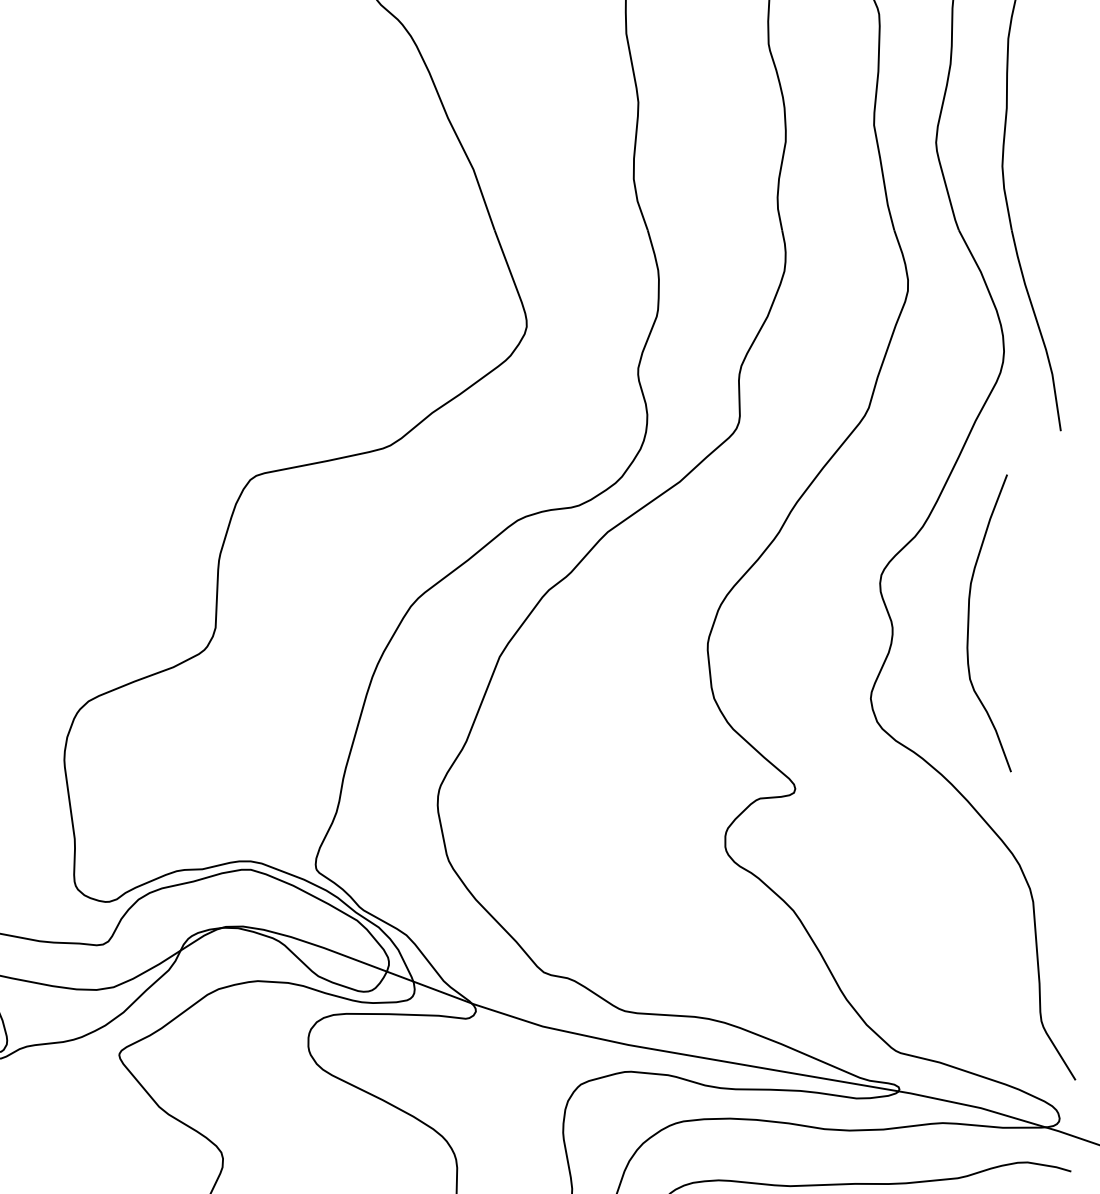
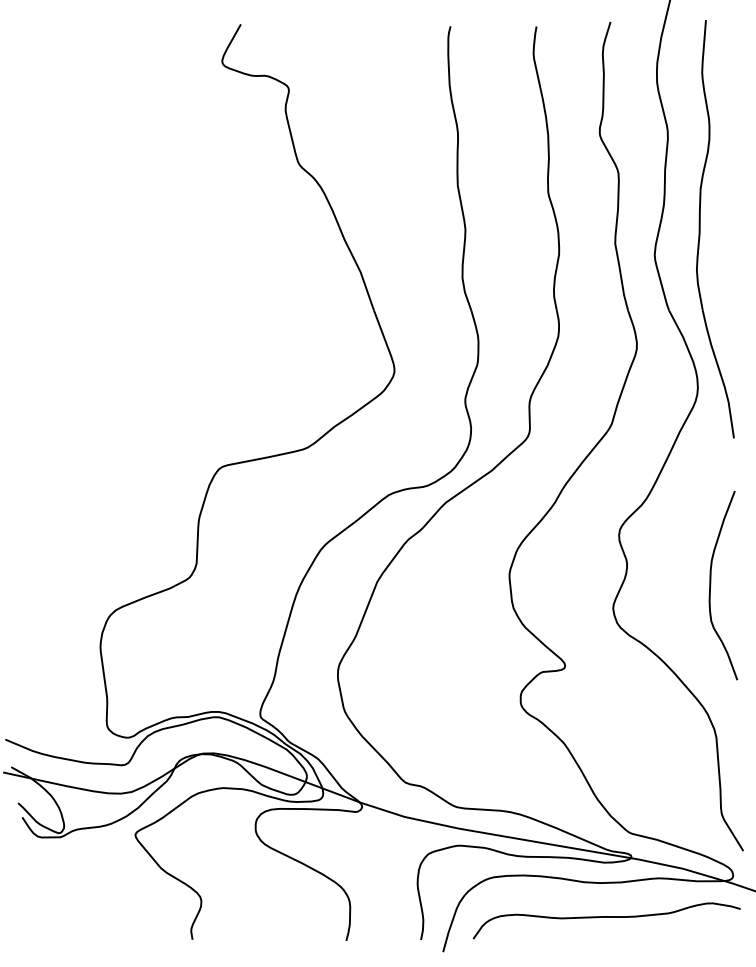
curve: (970, 623) -> (711, 585), moved

